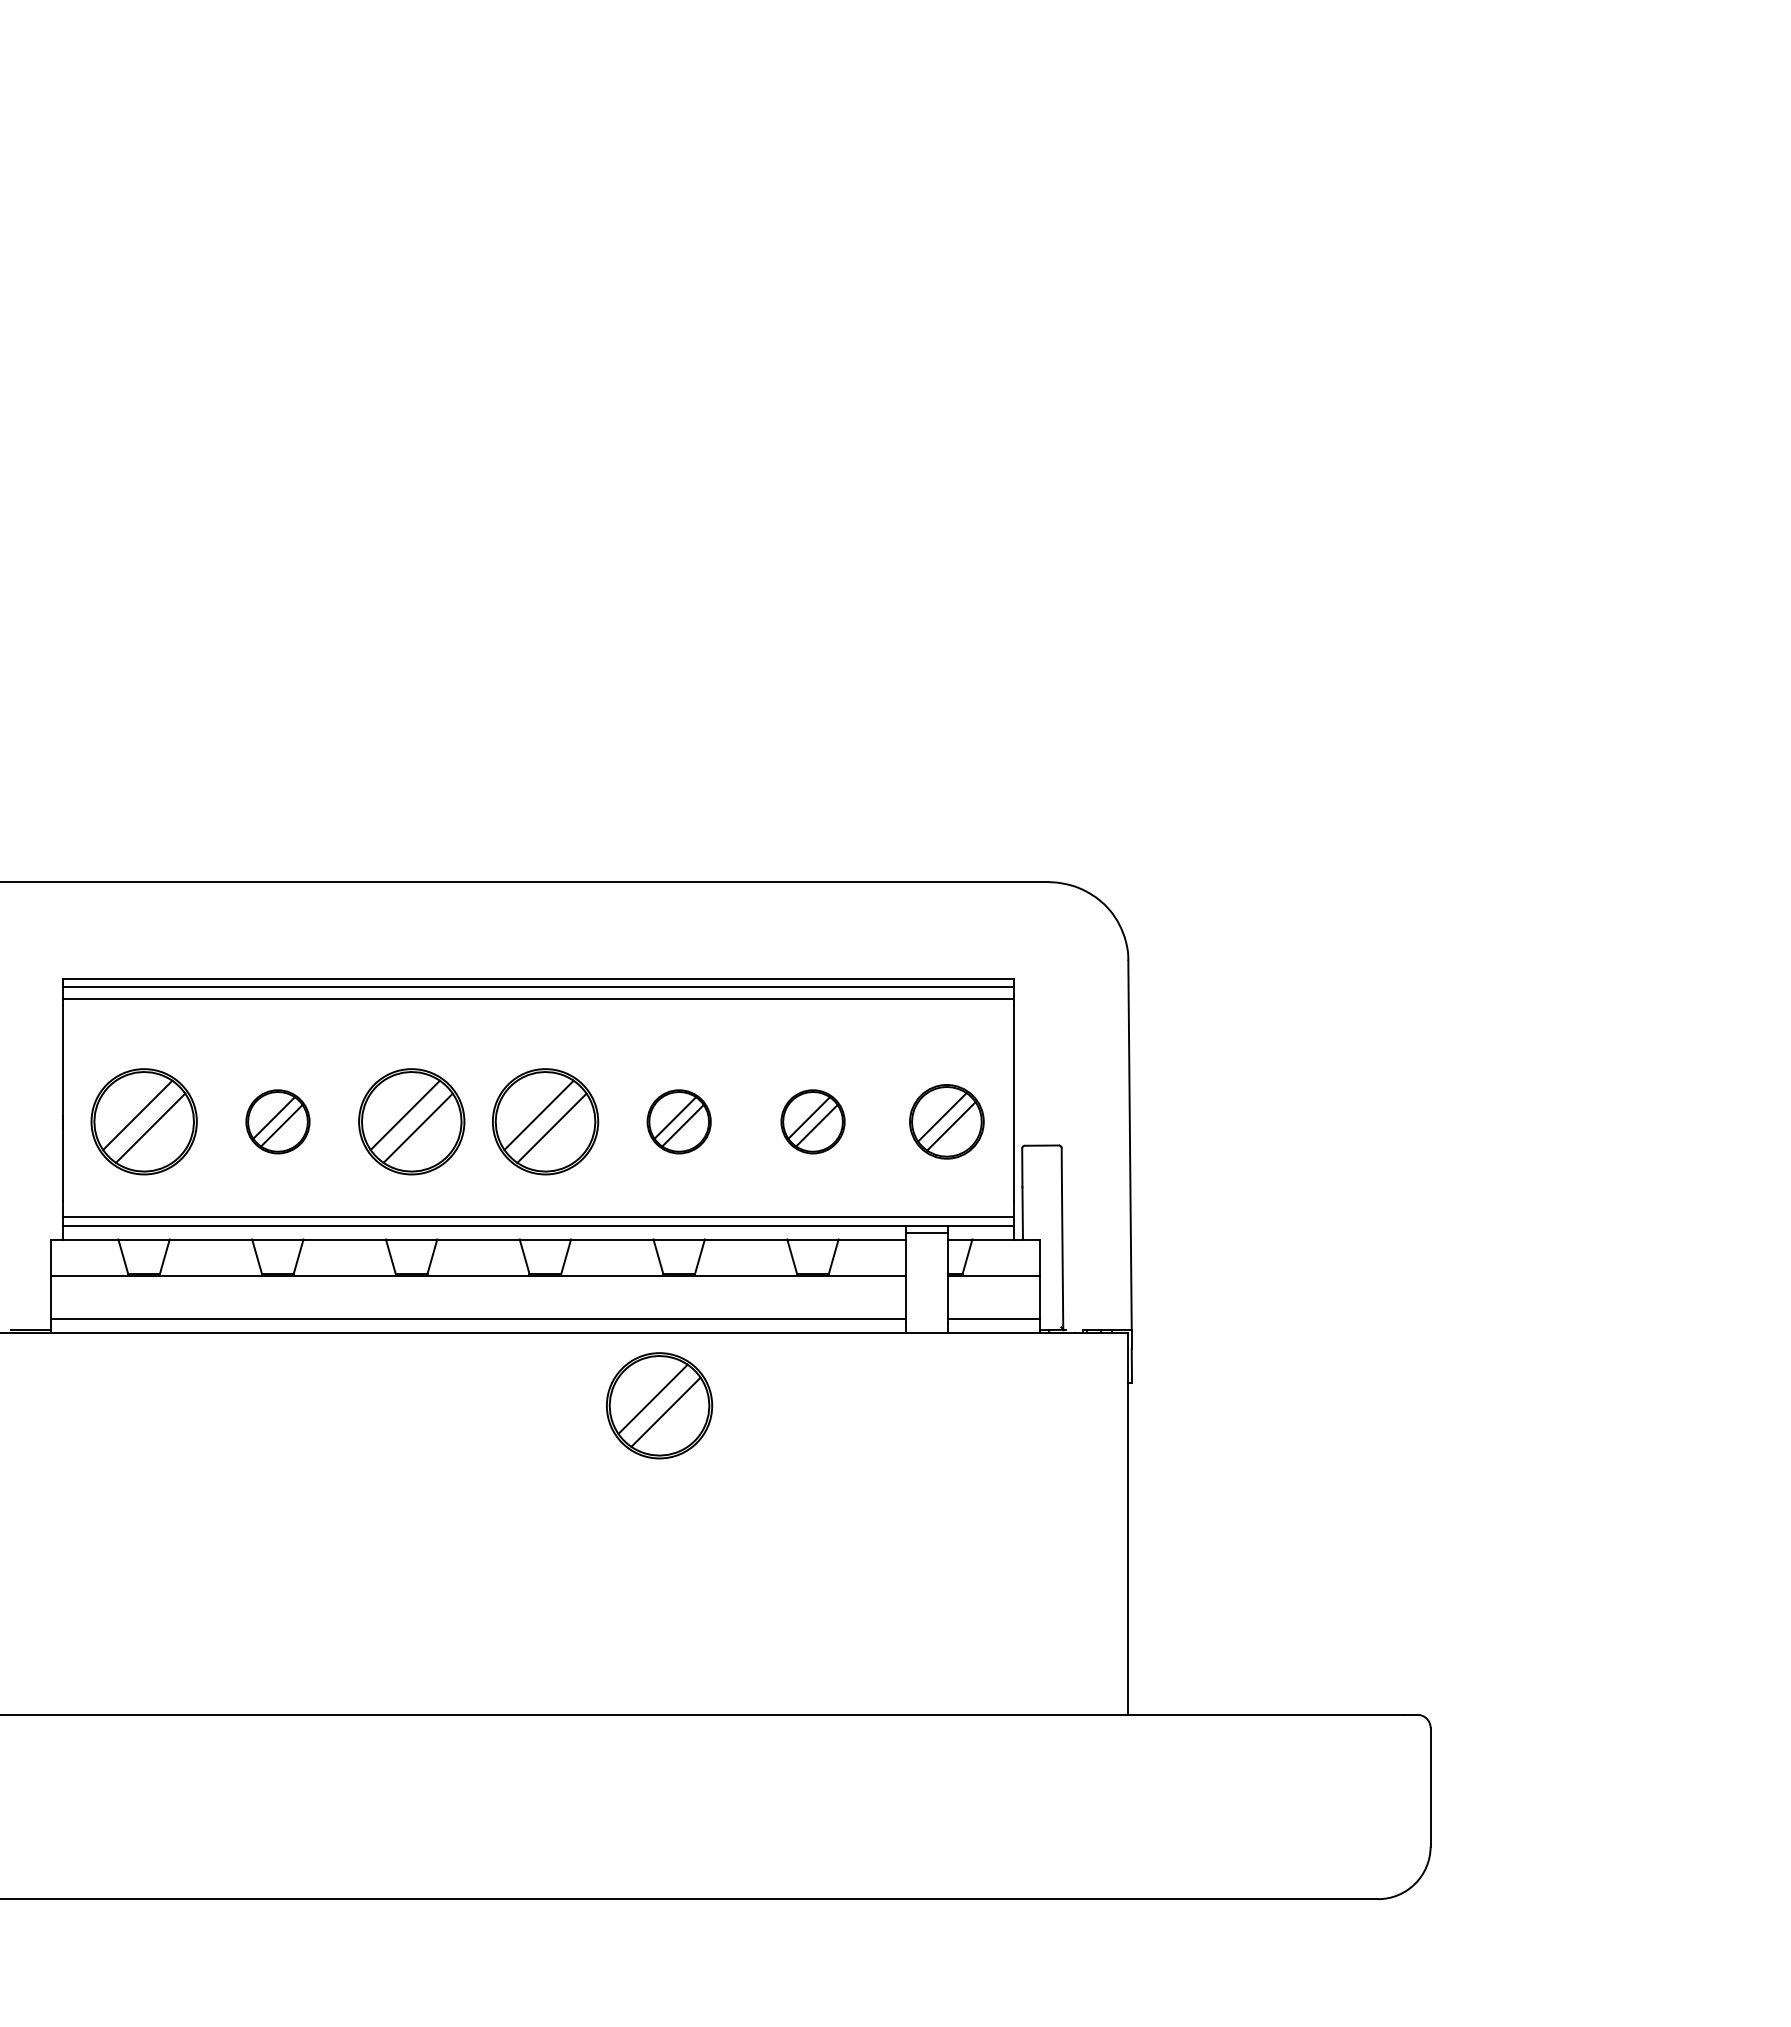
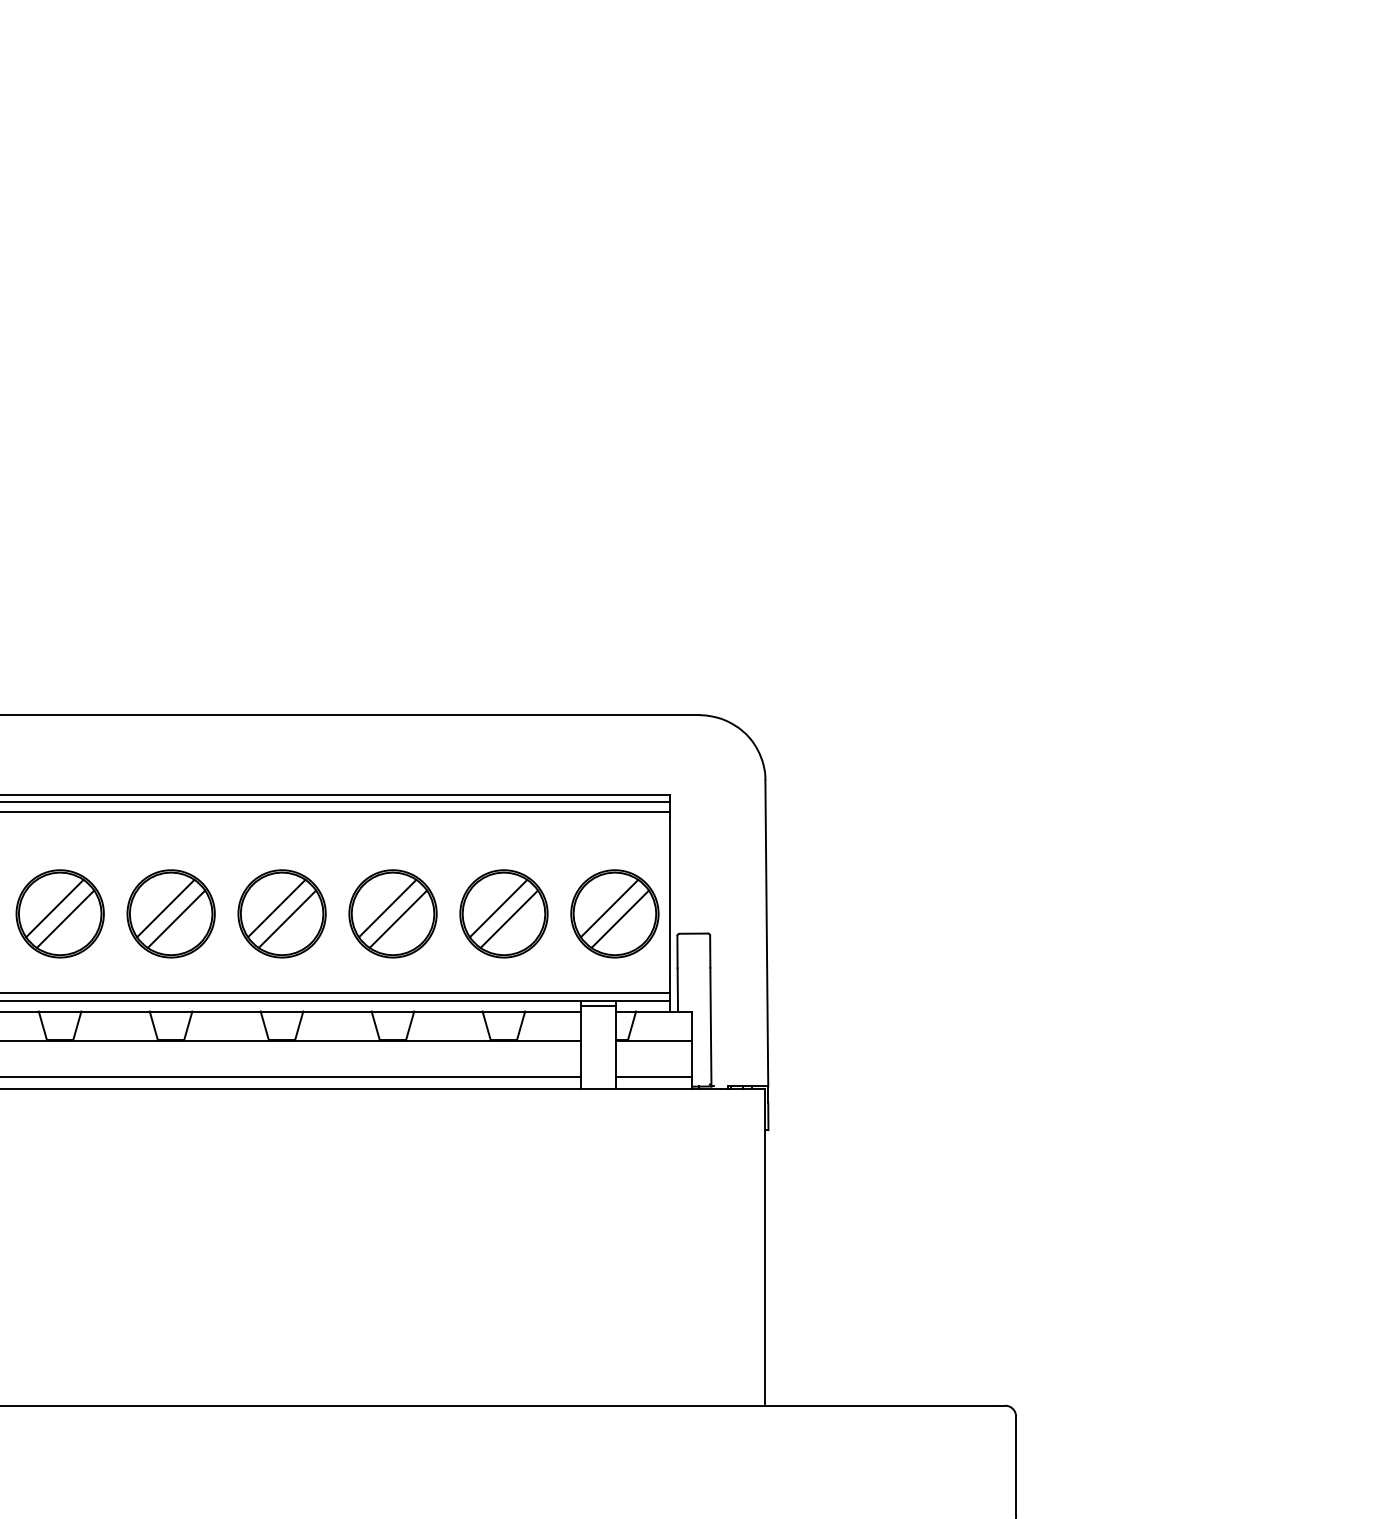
part: (277, 1121) -> (59, 913), size x1.67
part: (678, 1121) -> (392, 913), size x1.67
part: (812, 1121) -> (503, 913), size x1.67
part: (946, 1121) -> (614, 913), size x1.43
part: (659, 1405) -> (376, 1149), removed

